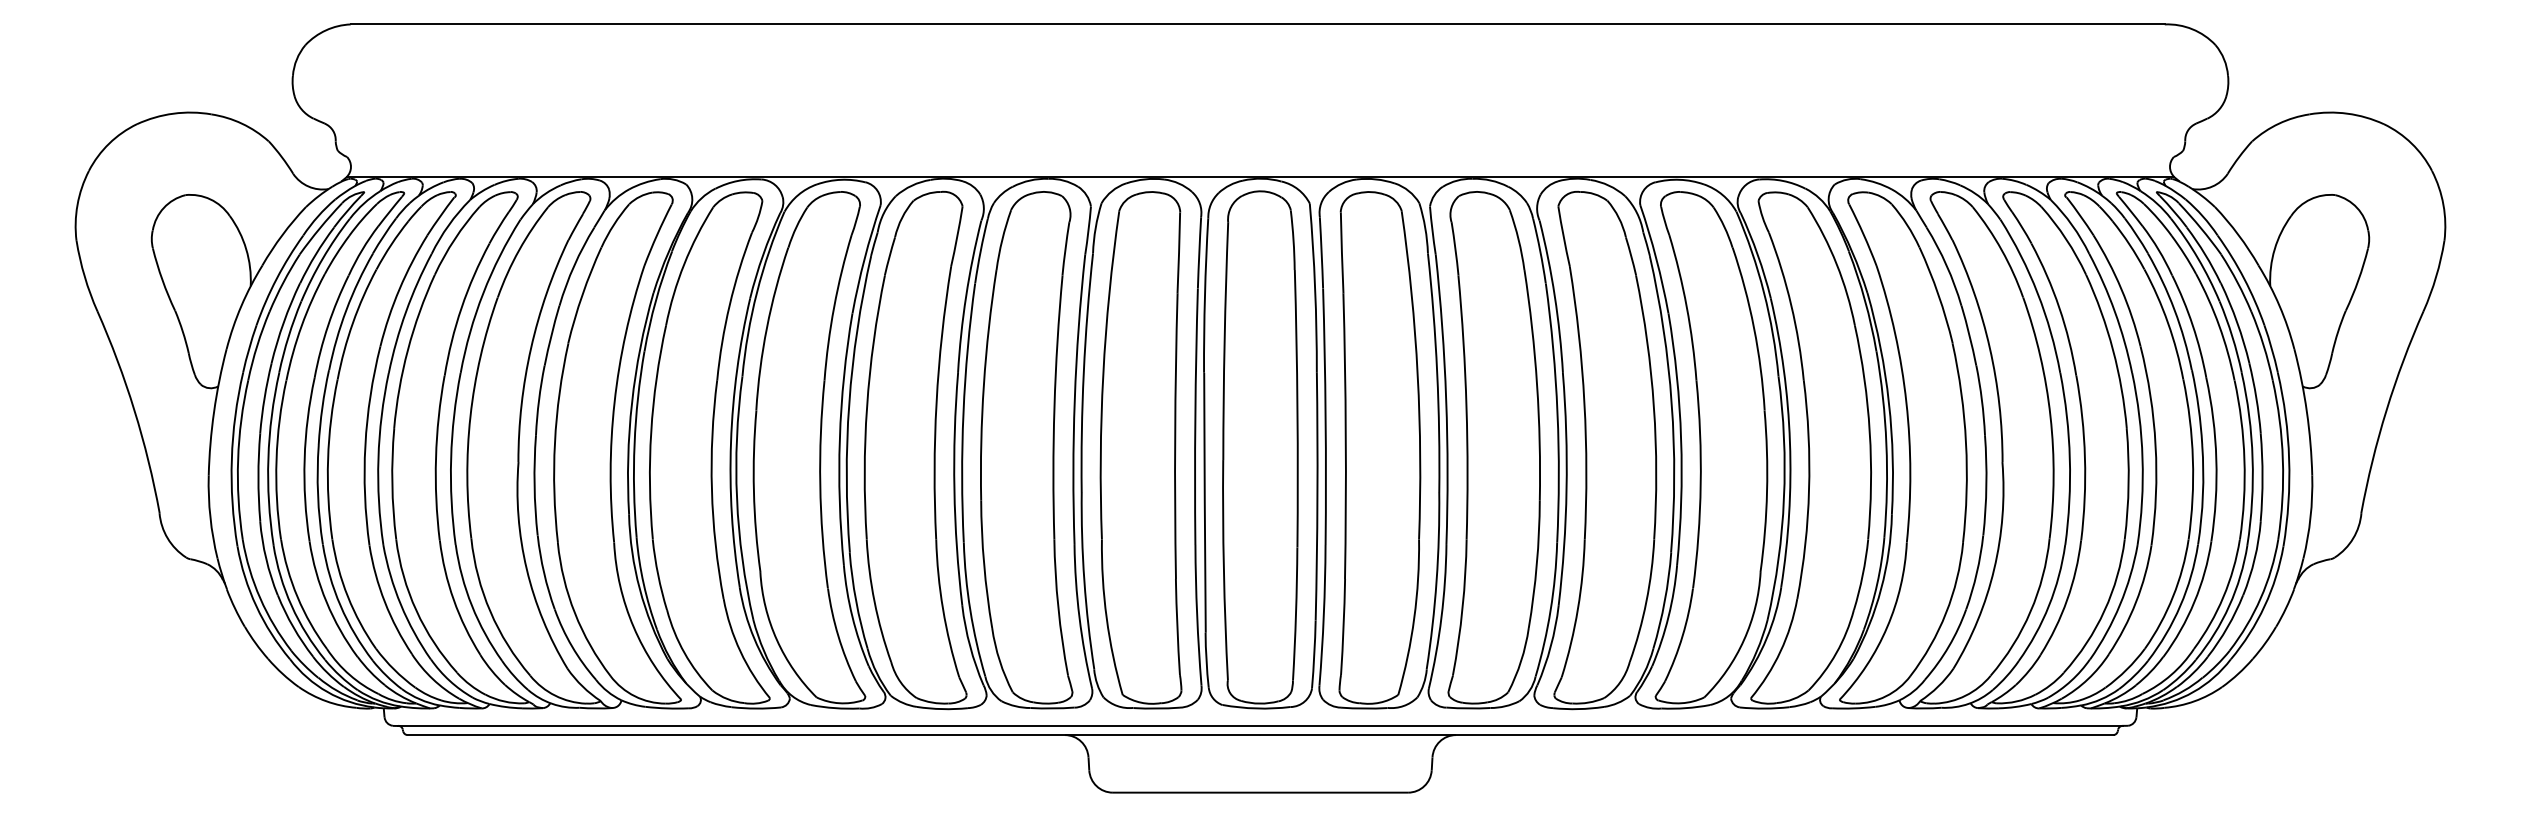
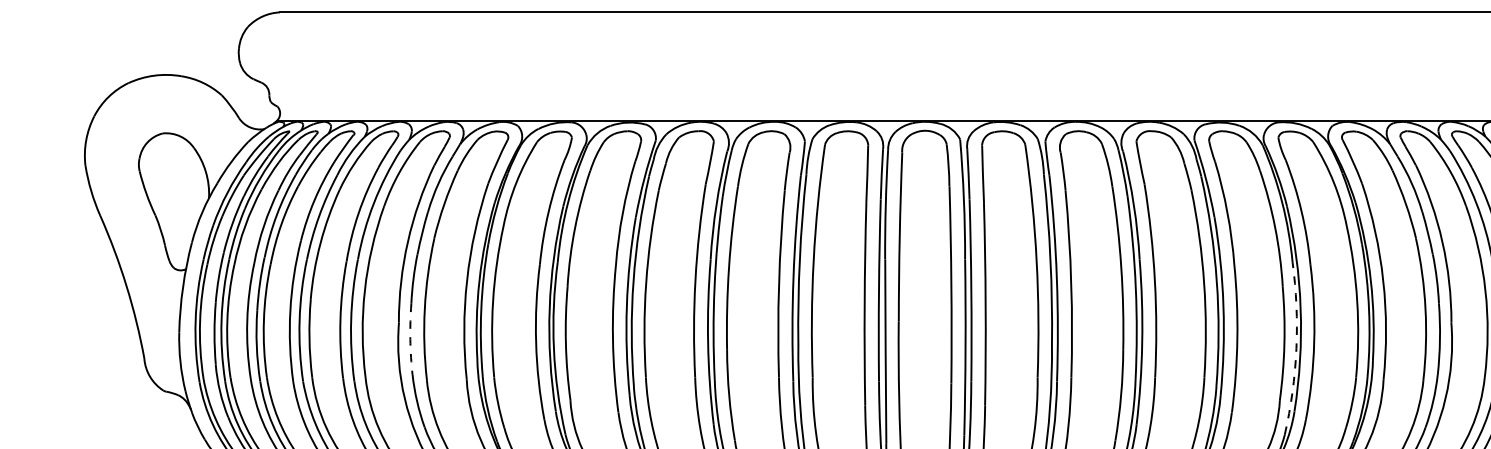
arc: (534, 485) -> (410, 339), solid -> dashed
arc: (1783, 498) -> (1296, 348), solid -> dashed

